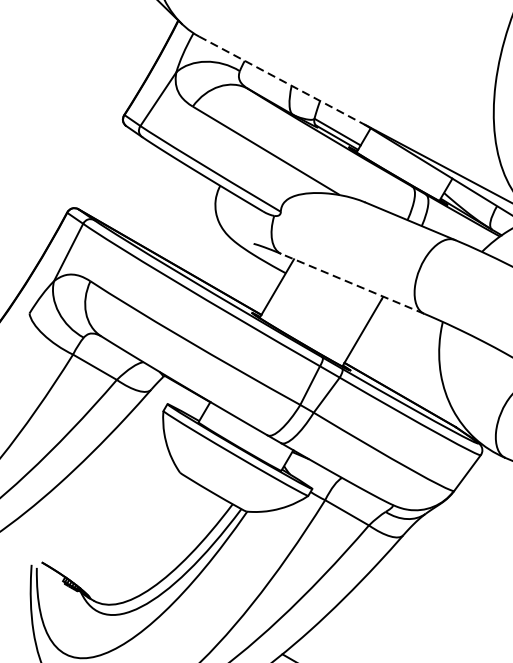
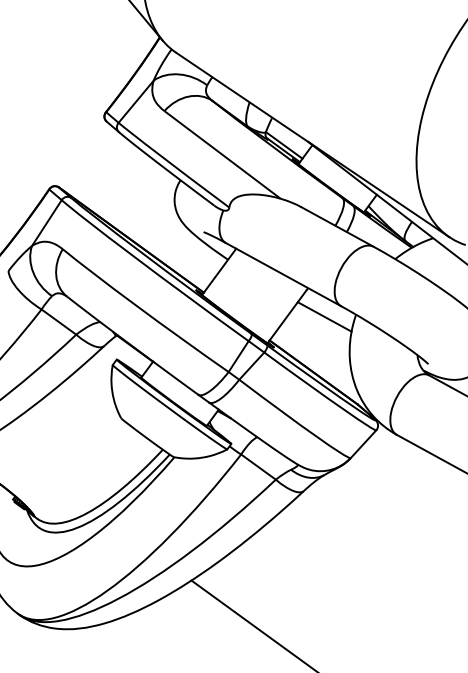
line: (282, 81) -> (242, 97), dashed -> solid
line: (352, 283) -> (283, 274), dashed -> solid
line: (405, 327) -> (324, 316), added

